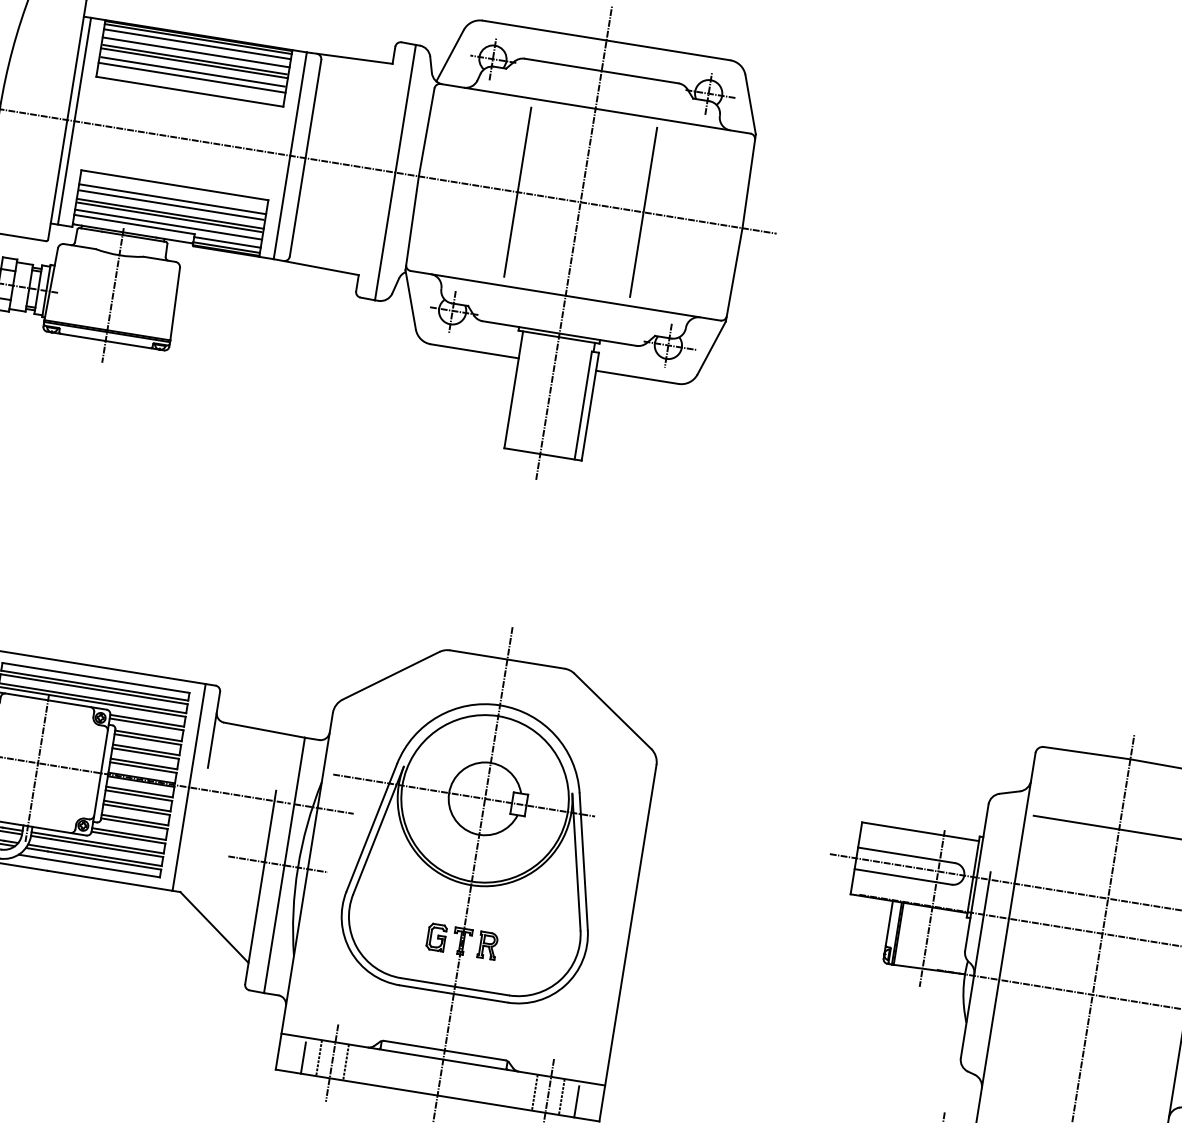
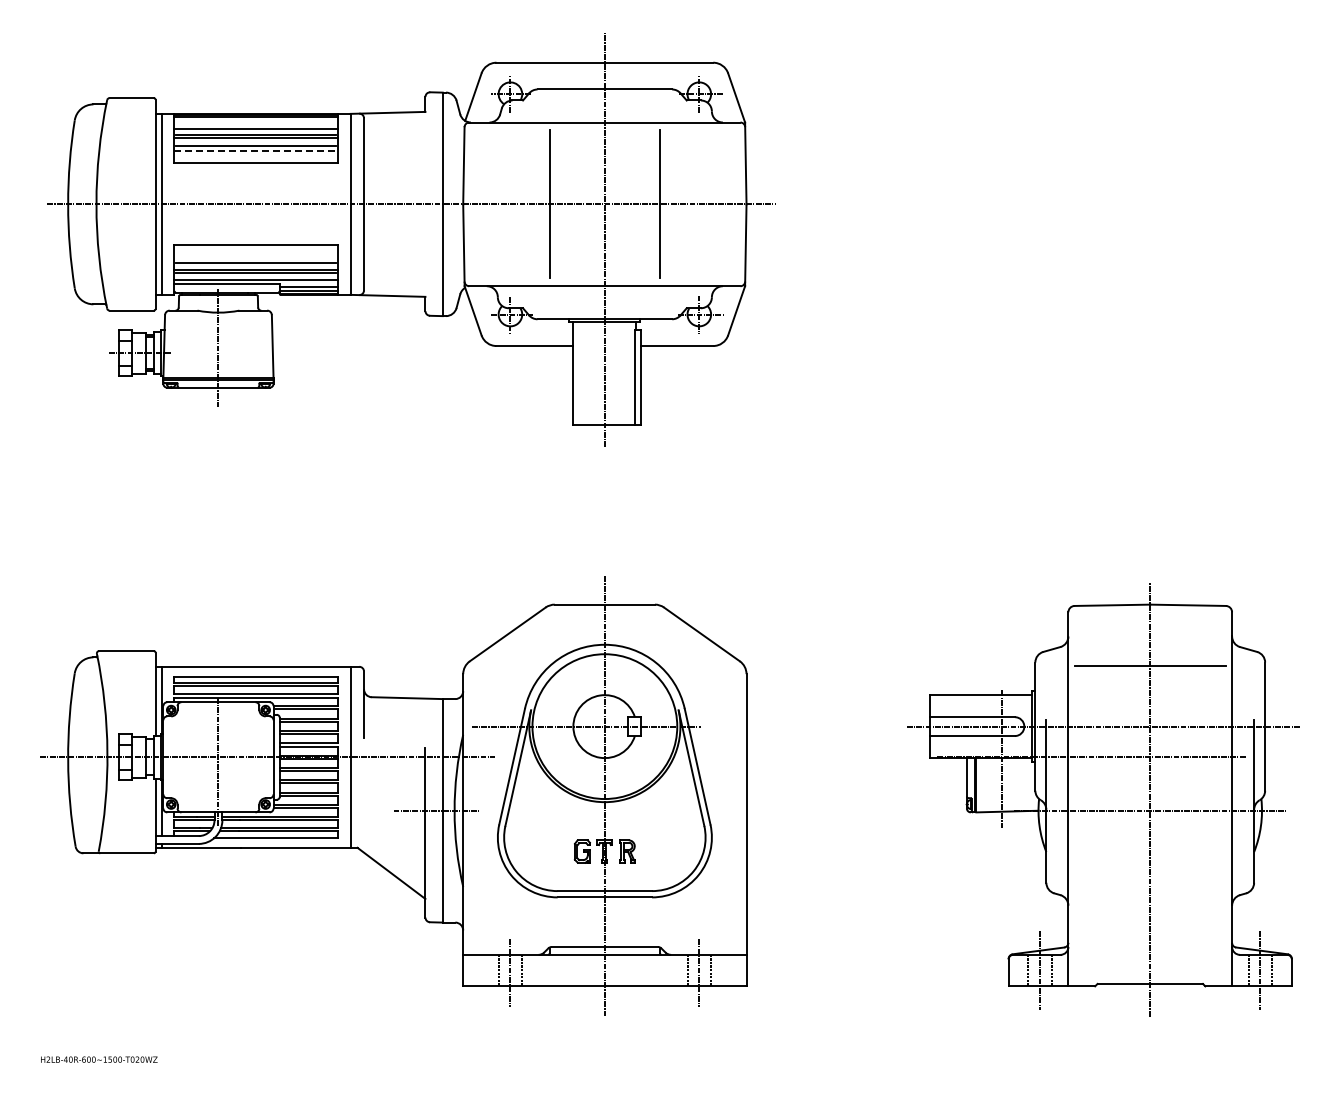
line: (197, 43) -> (256, 121), removed
line: (192, 78) -> (256, 151), solid -> dashed
line: (172, 199) -> (256, 257), removed
line: (303, 1057) -> (485, 972), removed
line: (576, 1101) -> (724, 972), removed

